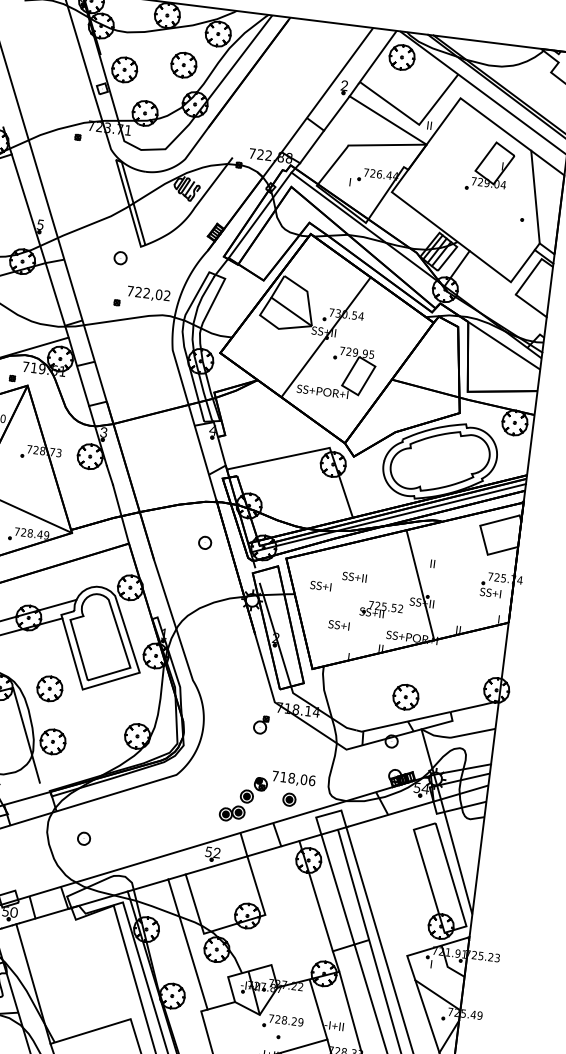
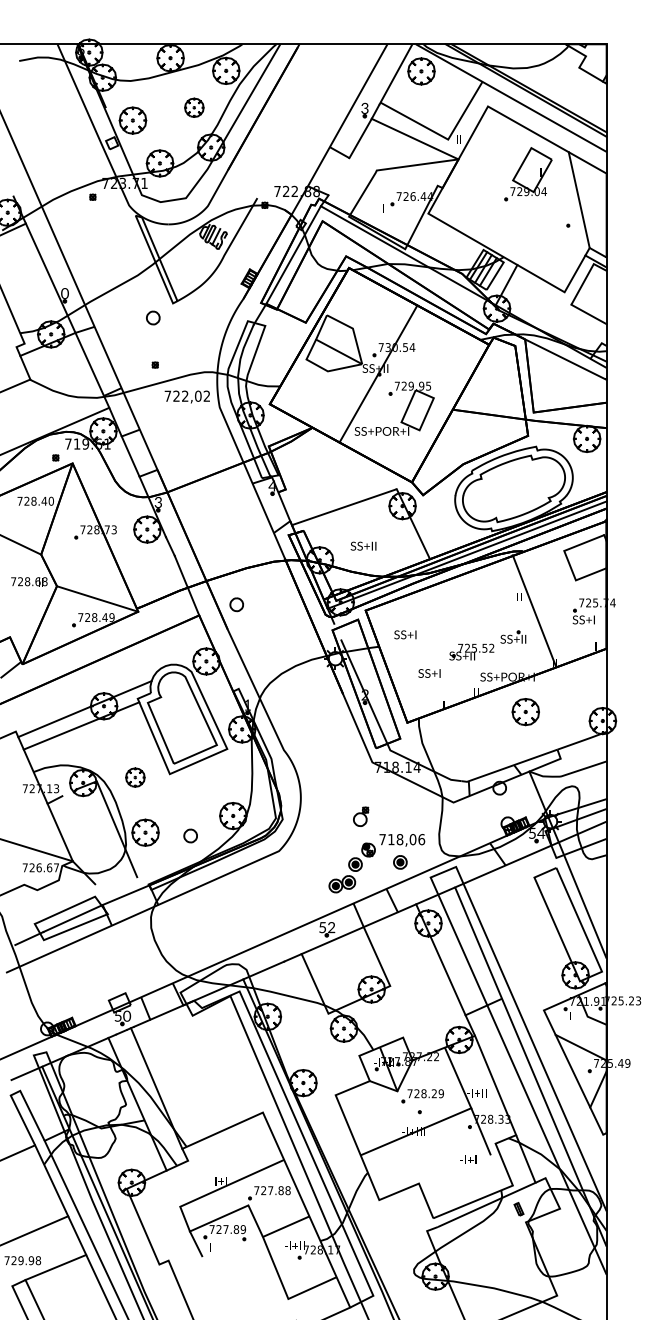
part: (184, 64) -> (194, 107), size x0.7
text: (343, 86) -> (364, 109), 2 -> 3
line: (311, 146) -> (338, 176), removed
text: (39, 224) -> (64, 293), 5 -> 0
text: (147, 293) -> (186, 396), moved
part: (204, 542) -> (236, 604), moved
text: (354, 576) -> (363, 545), moved
line: (420, 584) -> (534, 610), moved
part: (50, 688) -> (135, 777), size x0.7
part: (405, 697) -> (525, 712), moved
part: (261, 724) -> (361, 816), moved
part: (83, 838) -> (190, 835), moved
line: (188, 944) -> (313, 1026), removed

